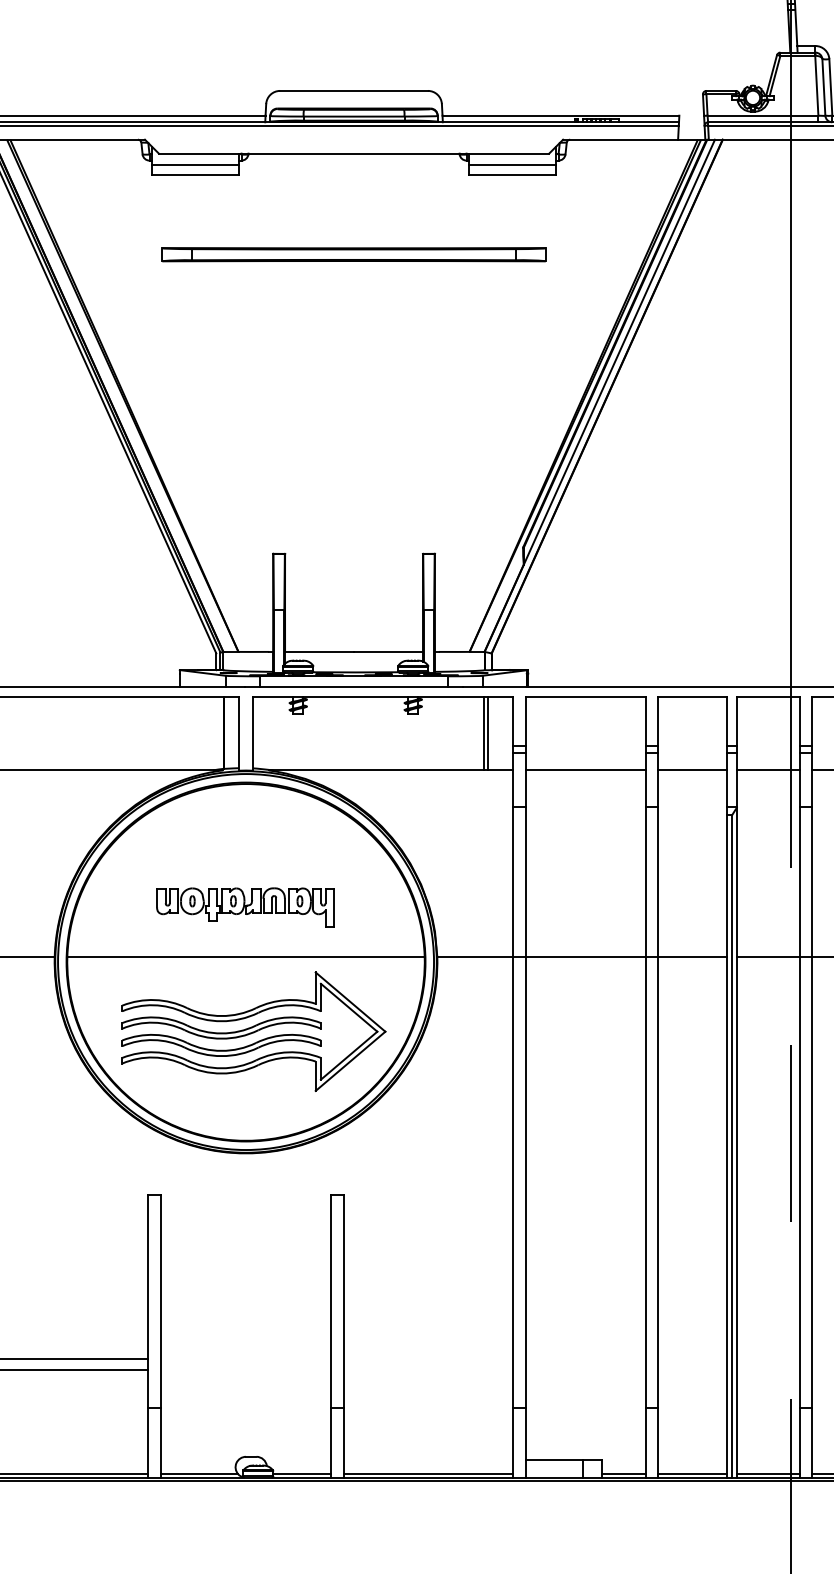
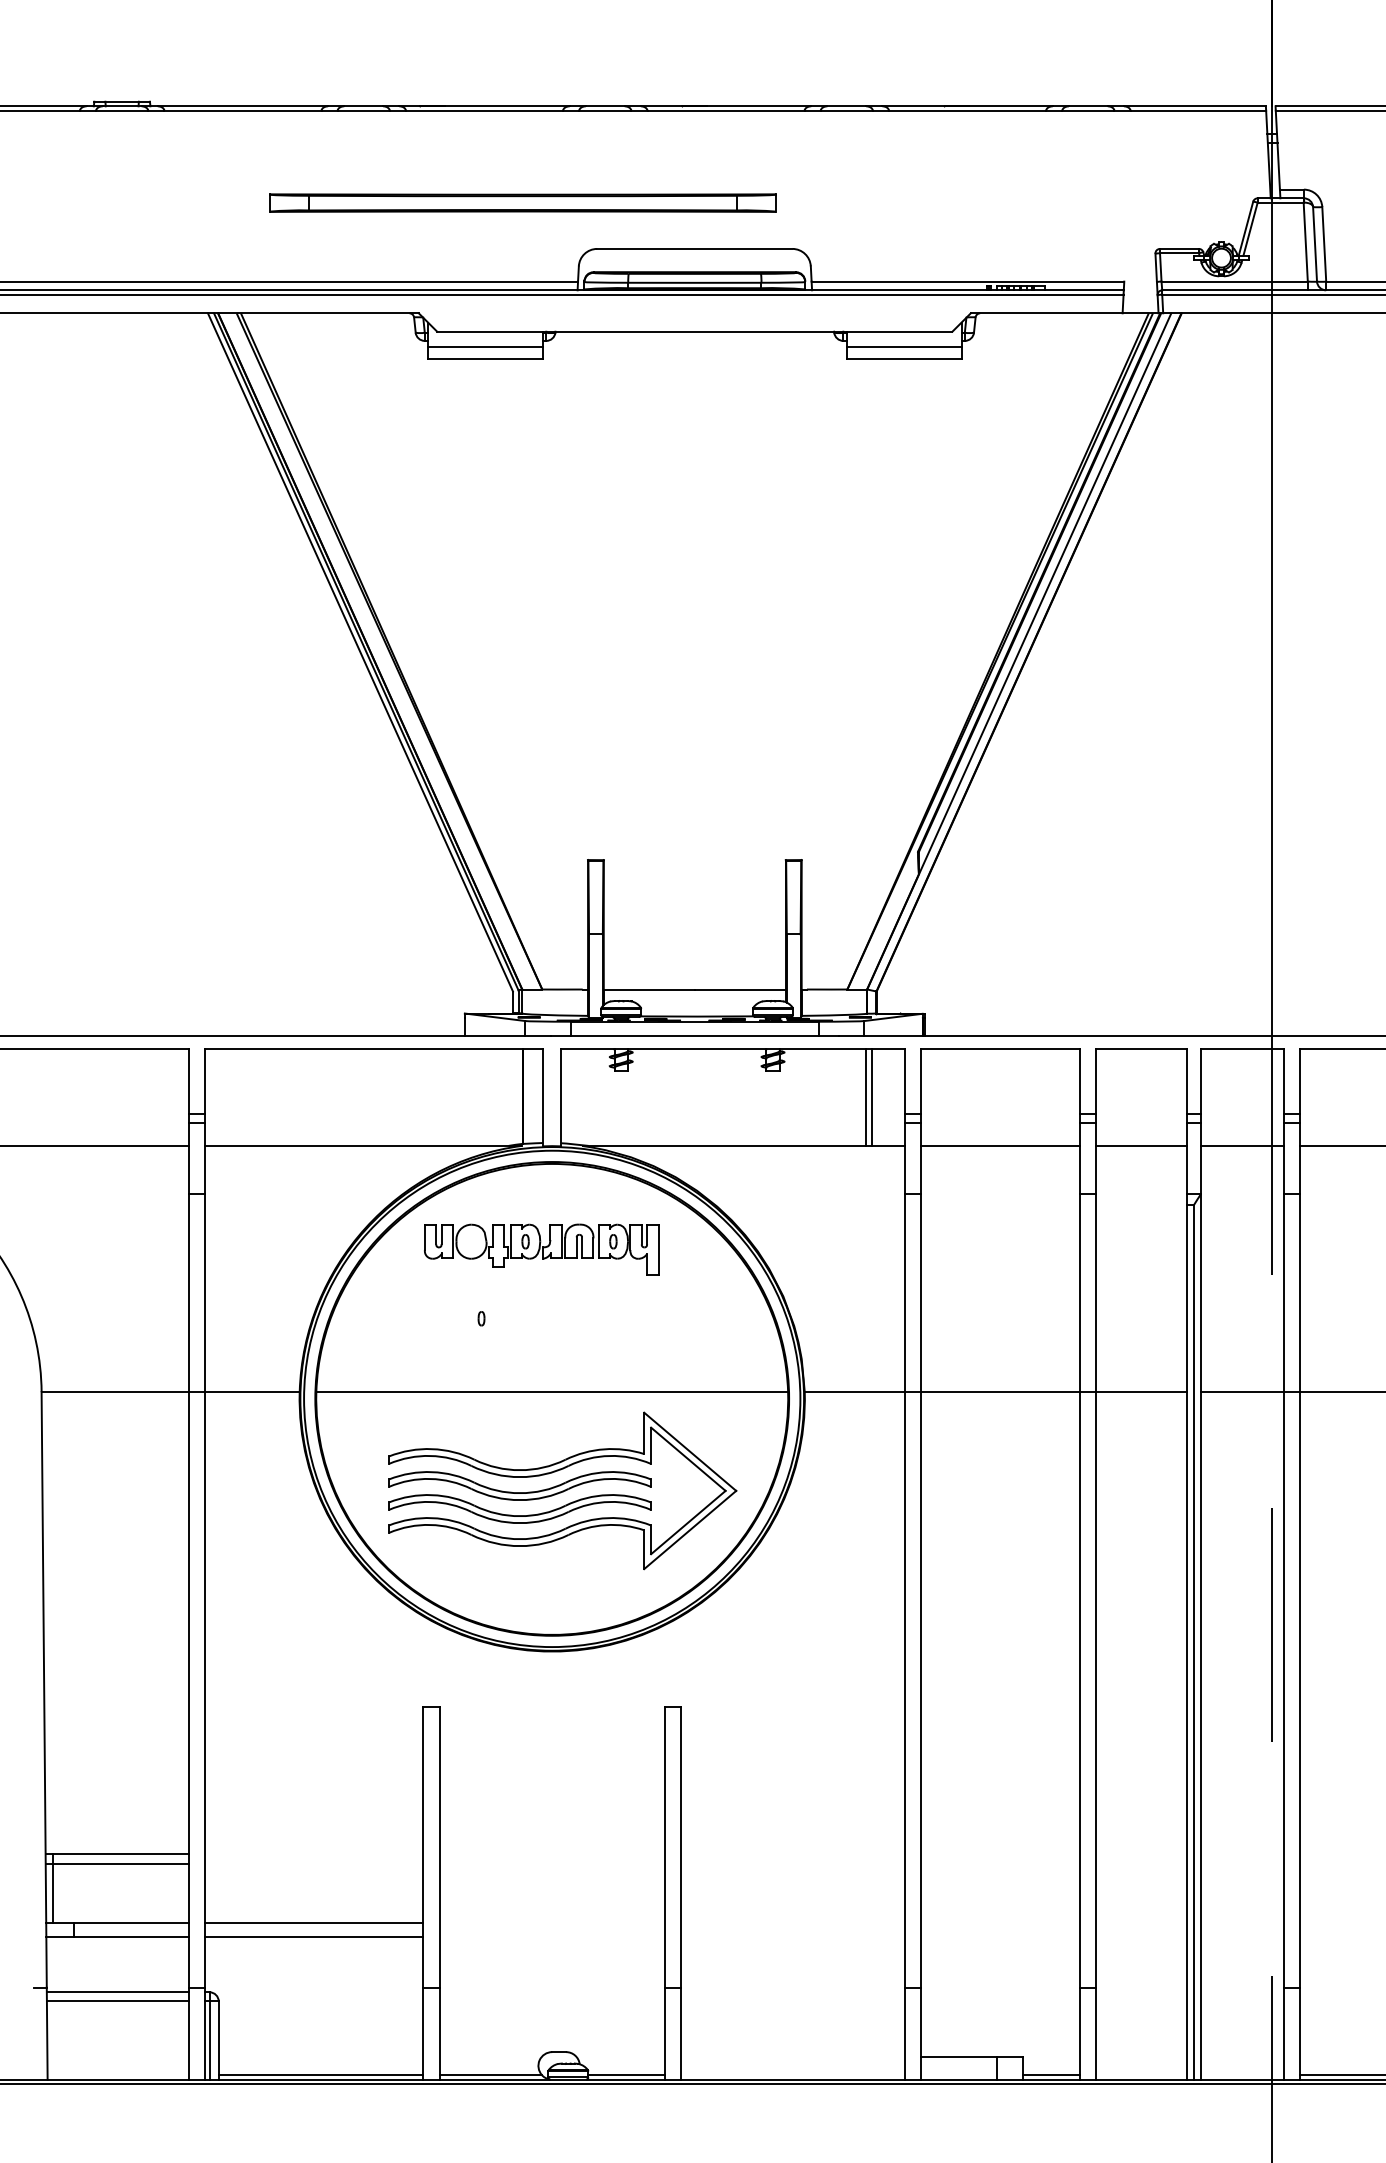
part: (353, 254) -> (522, 202), moved
part: (245, 907) -> (541, 1249), moved
line: (428, 1474) -> (793, 2075), removed
line: (692, 1474) -> (1141, 2075), removed
line: (768, 1474) -> (1241, 2075), removed

